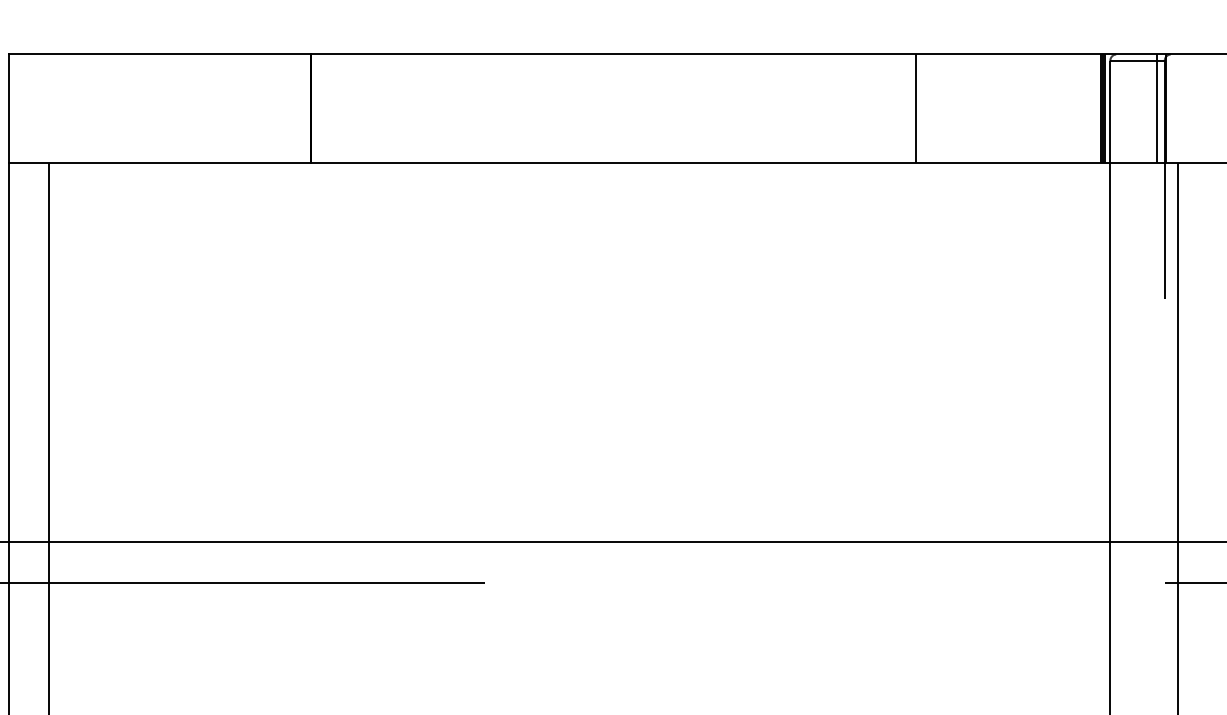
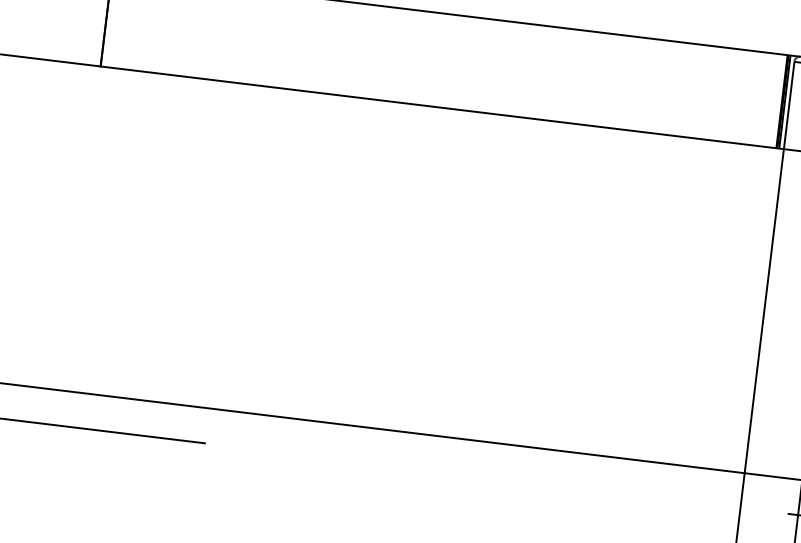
line: (916, 108) -> (623, 82), removed

